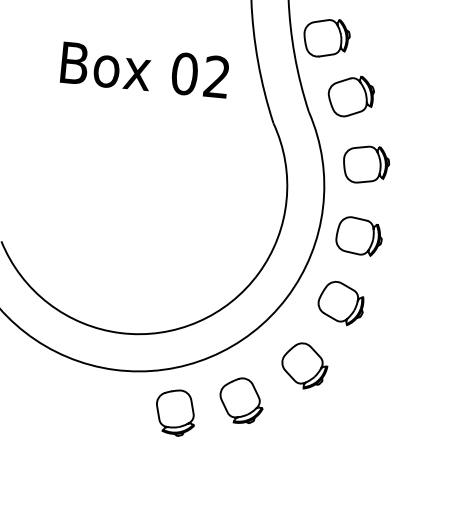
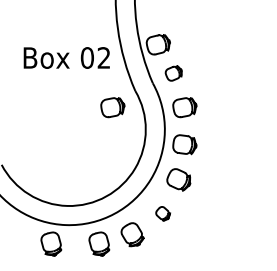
text: (144, 69) -> (66, 57), moved
part: (350, 96) -> (173, 73), size x0.7
part: (226, 151) -> (112, 107), added
part: (303, 365) -> (162, 213), size x0.6
part: (83, 402) -> (51, 243), added

